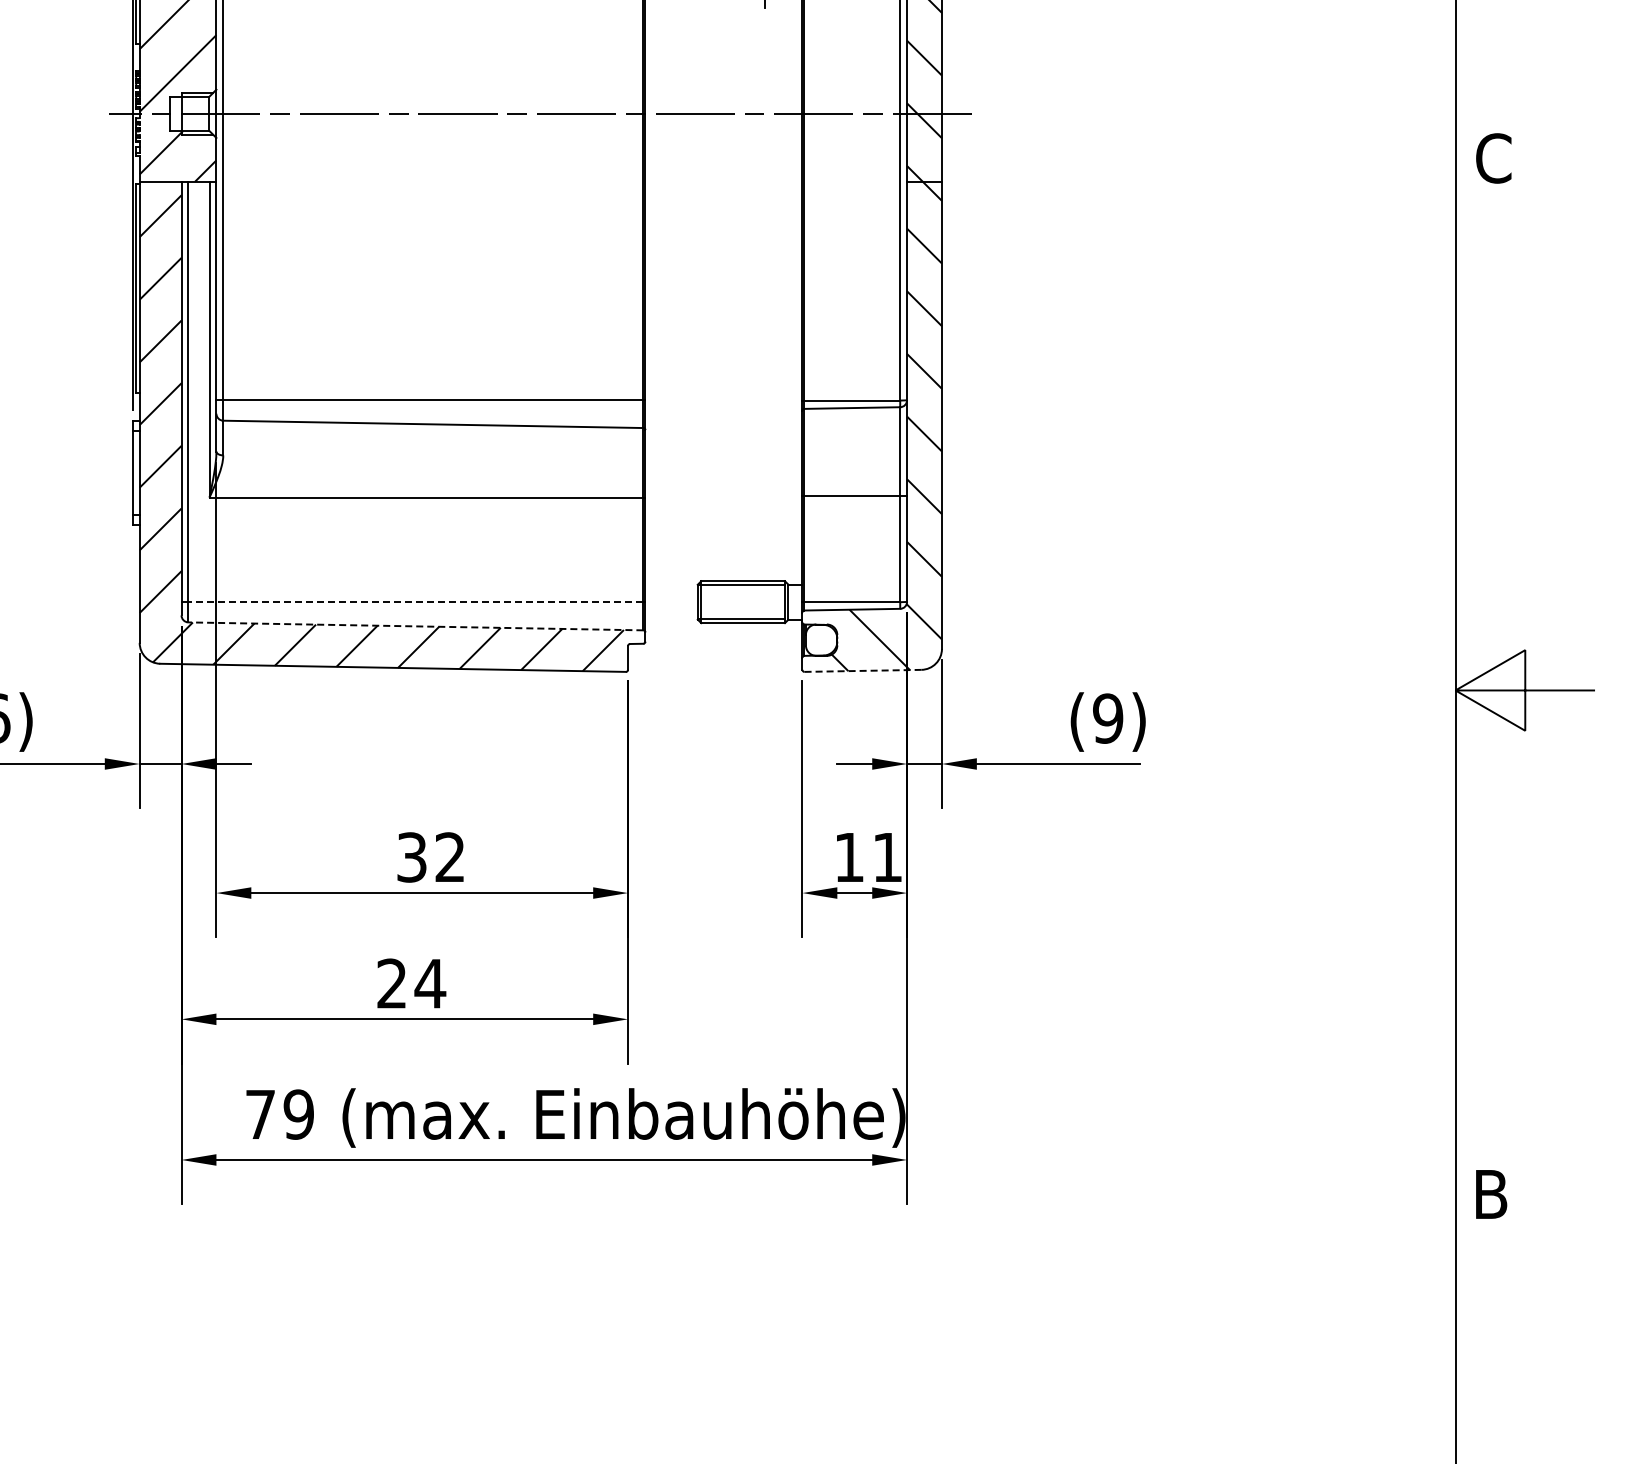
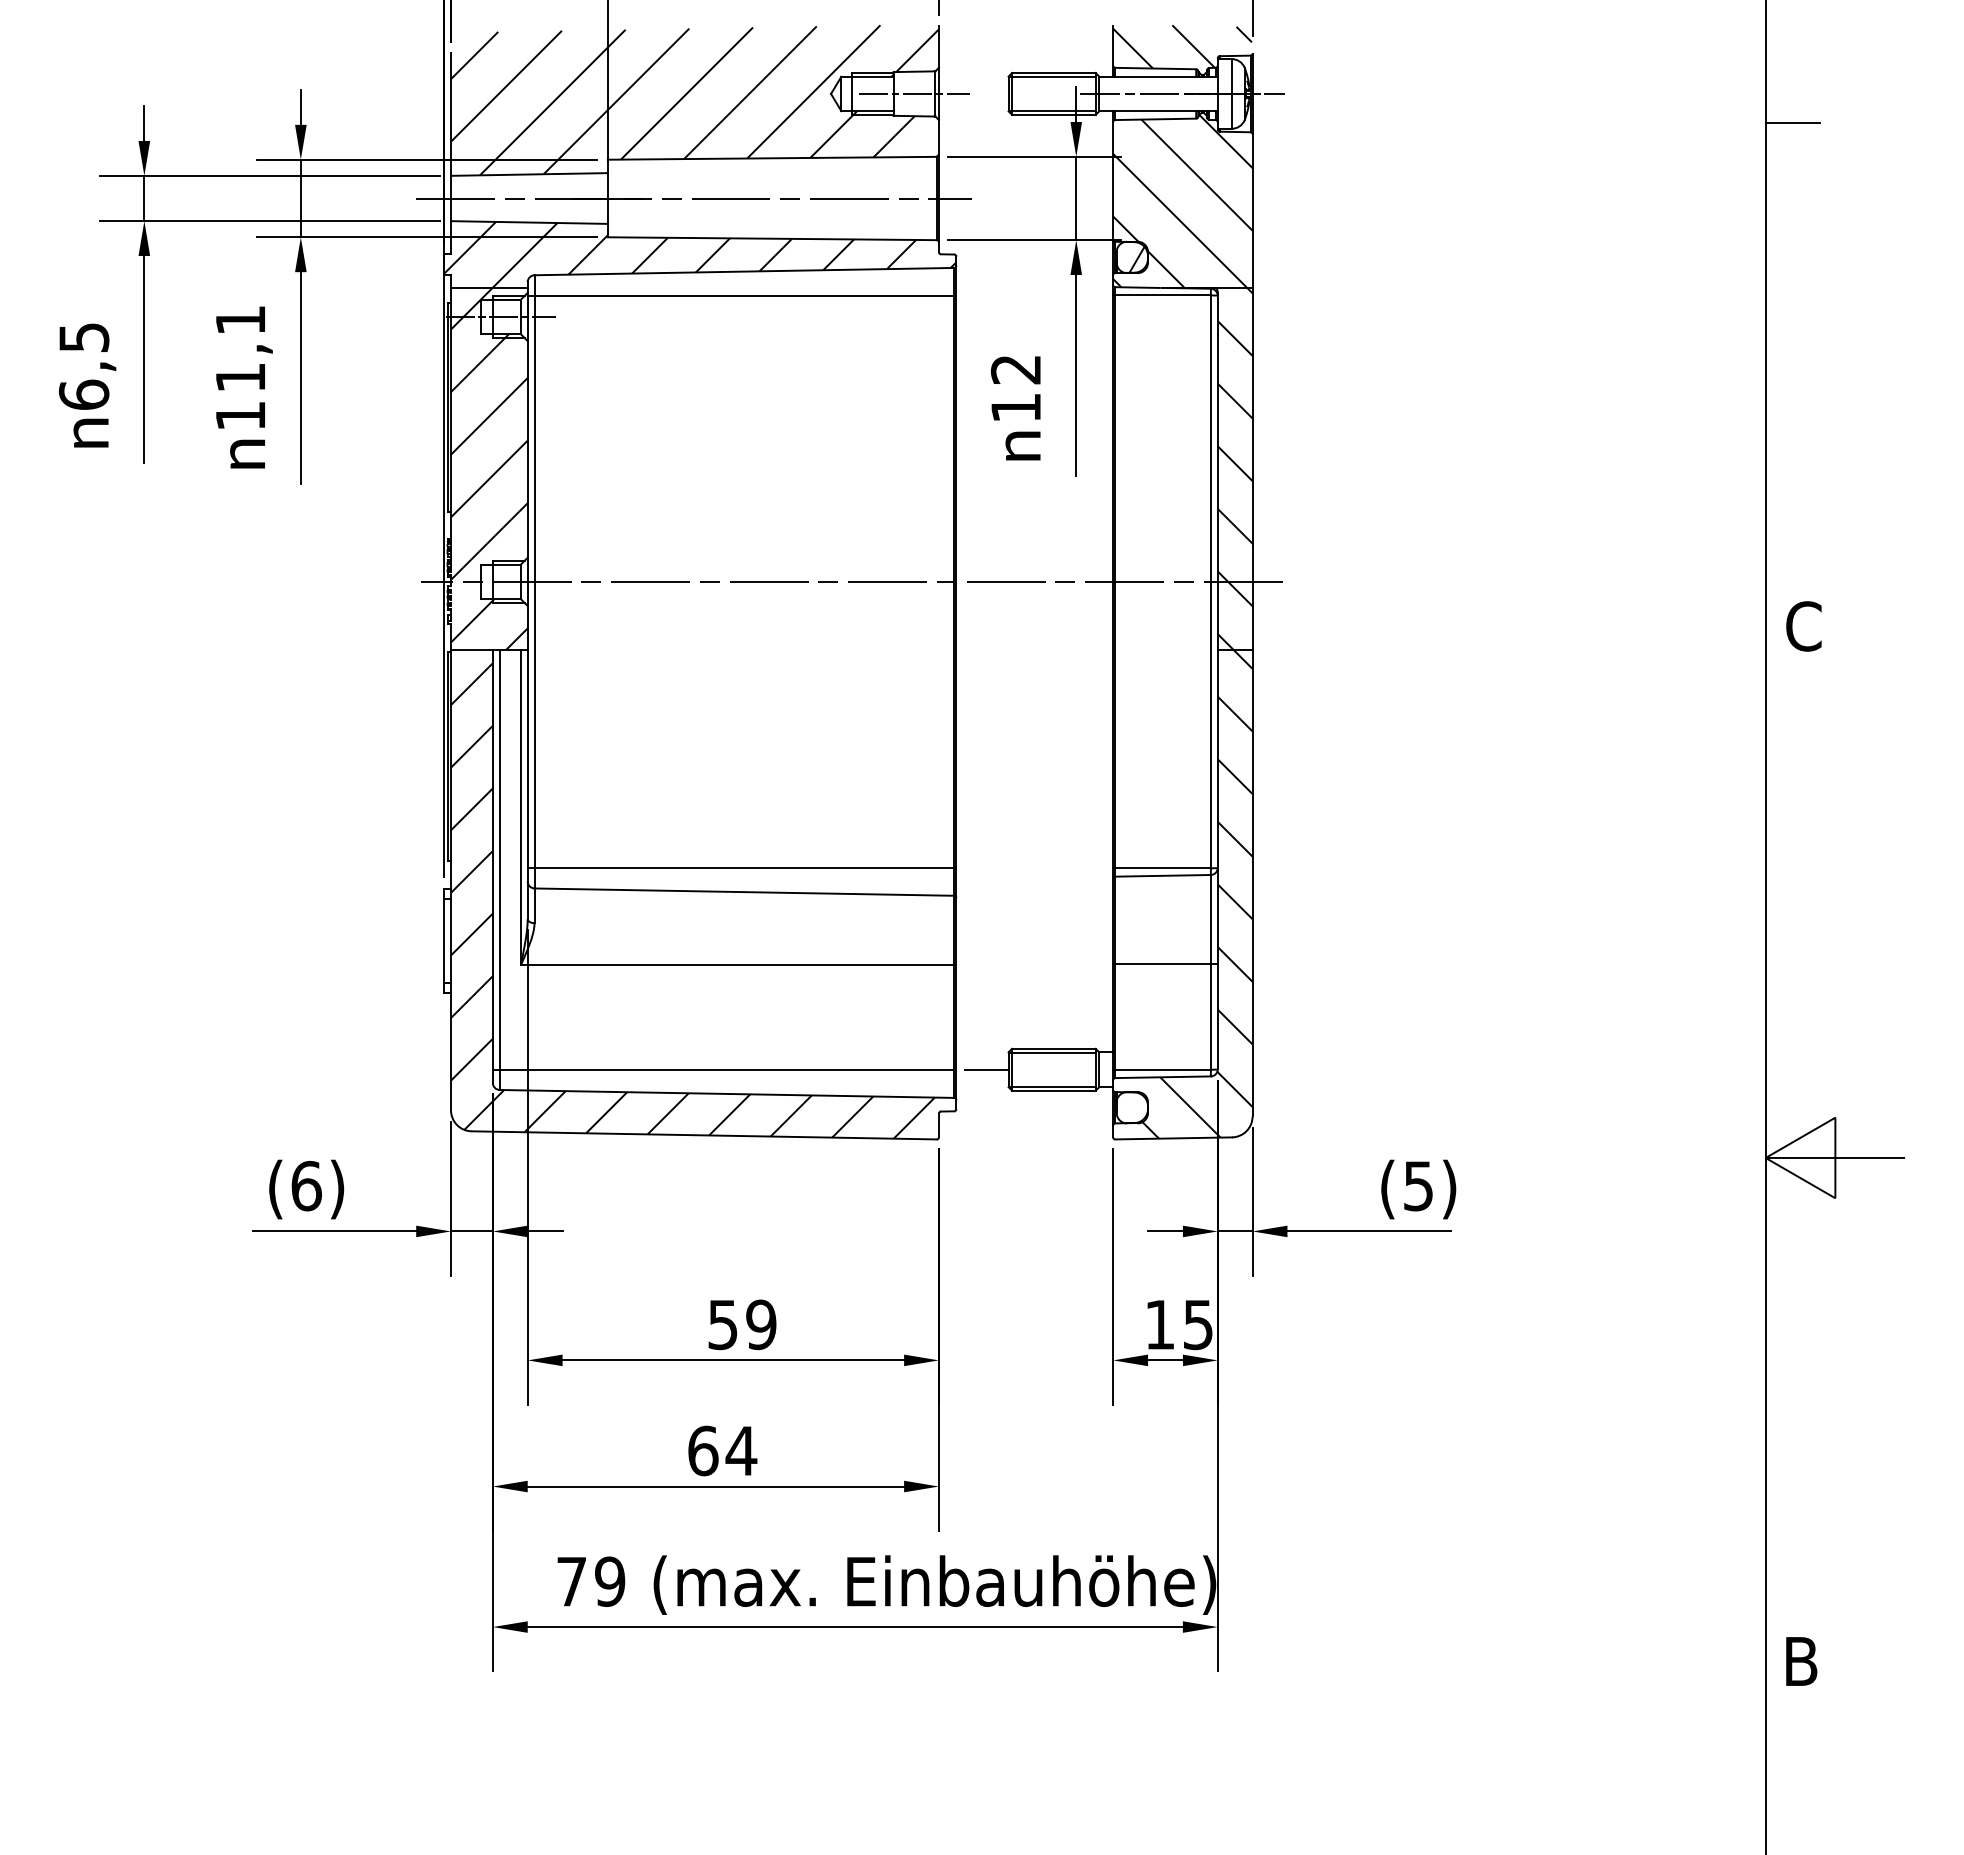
line: (415, 601) -> (726, 1069), dashed -> solid
line: (675, 601) -> (986, 1069), added
line: (415, 625) -> (726, 1093), dashed -> solid
line: (863, 670) -> (1174, 1138), dashed -> solid
text: (1108, 718) -> (1418, 1185), (9) -> (5)
text: (431, 857) -> (742, 1324), 32 -> 59
text: (887, 858) -> (1198, 1325), 11 -> 15
text: (392, 983) -> (703, 1450), 24 -> 64

